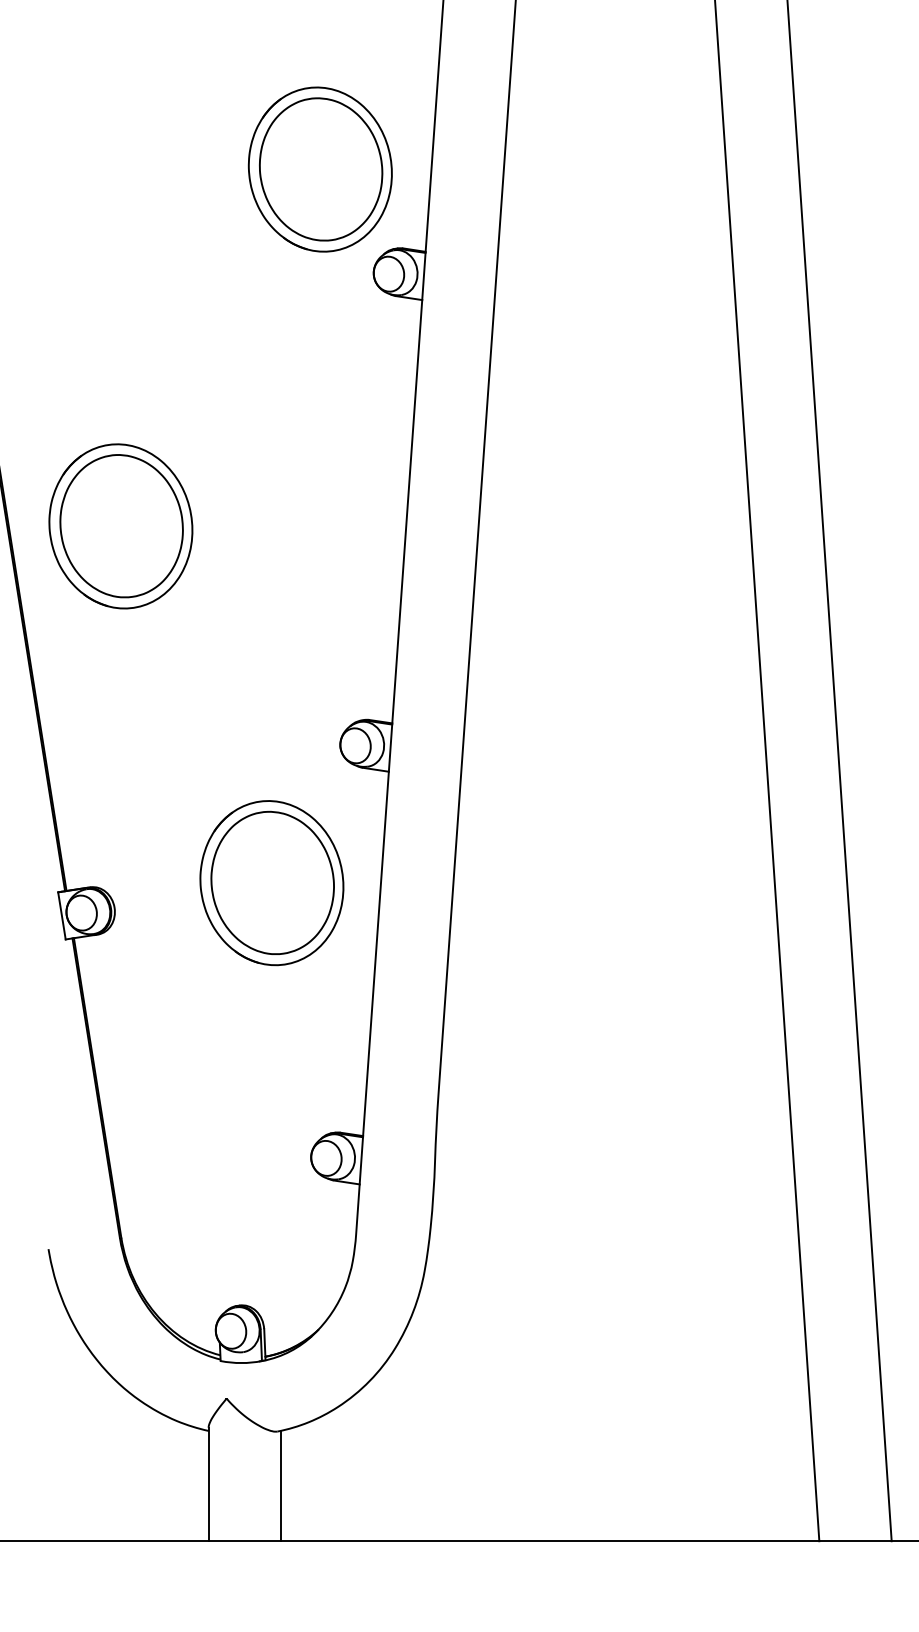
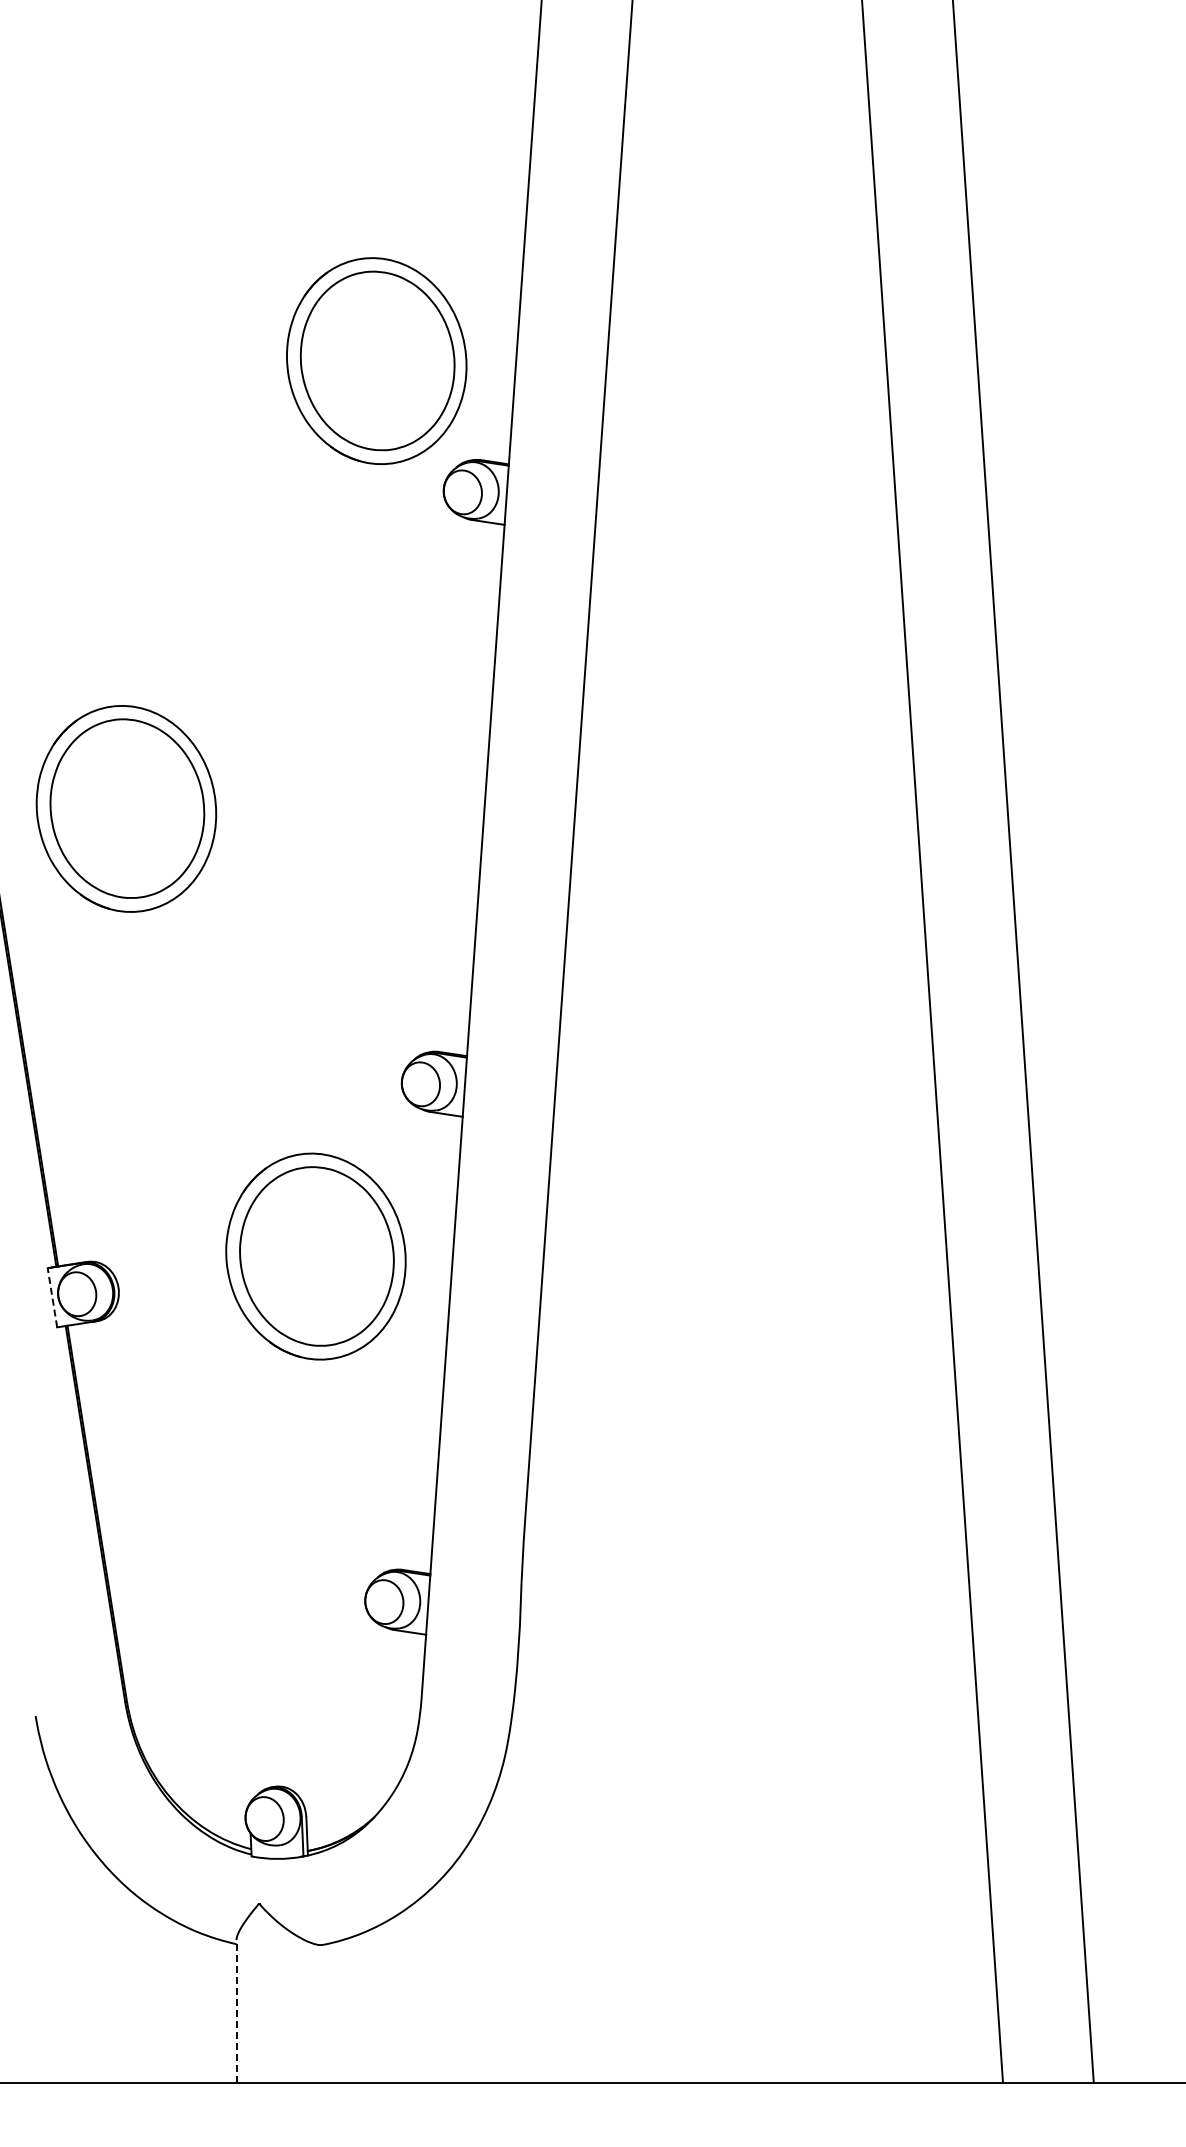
line: (61, 915) -> (52, 1297), solid -> dashed
line: (208, 1483) -> (236, 2010), solid -> dashed
line: (281, 1486) -> (327, 2013), removed

